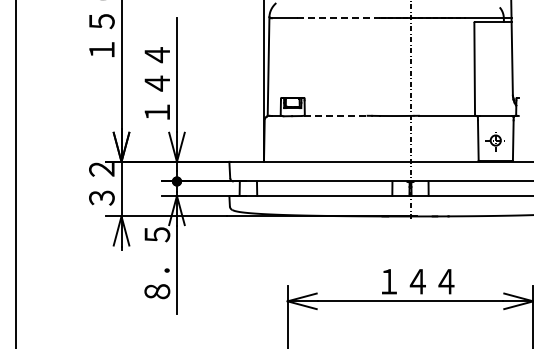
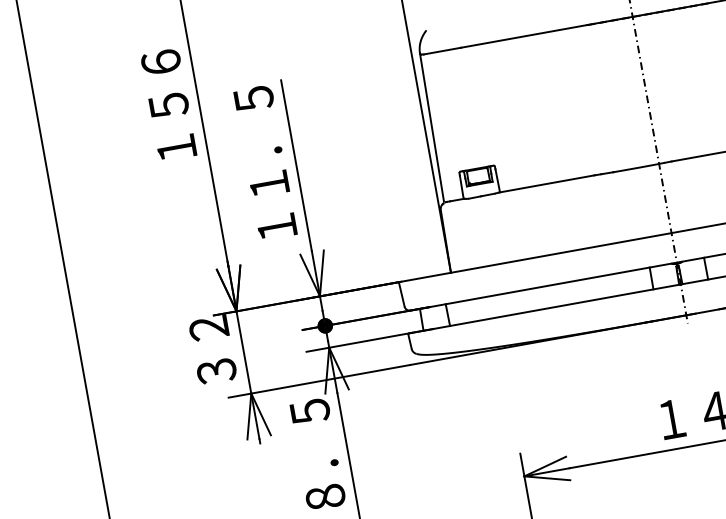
line: (338, 18) -> (524, 36), dashed -> solid
text: (157, 55) -> (261, 141), １４４ -> １１．５
line: (335, 115) -> (546, 183), dashed -> solid

